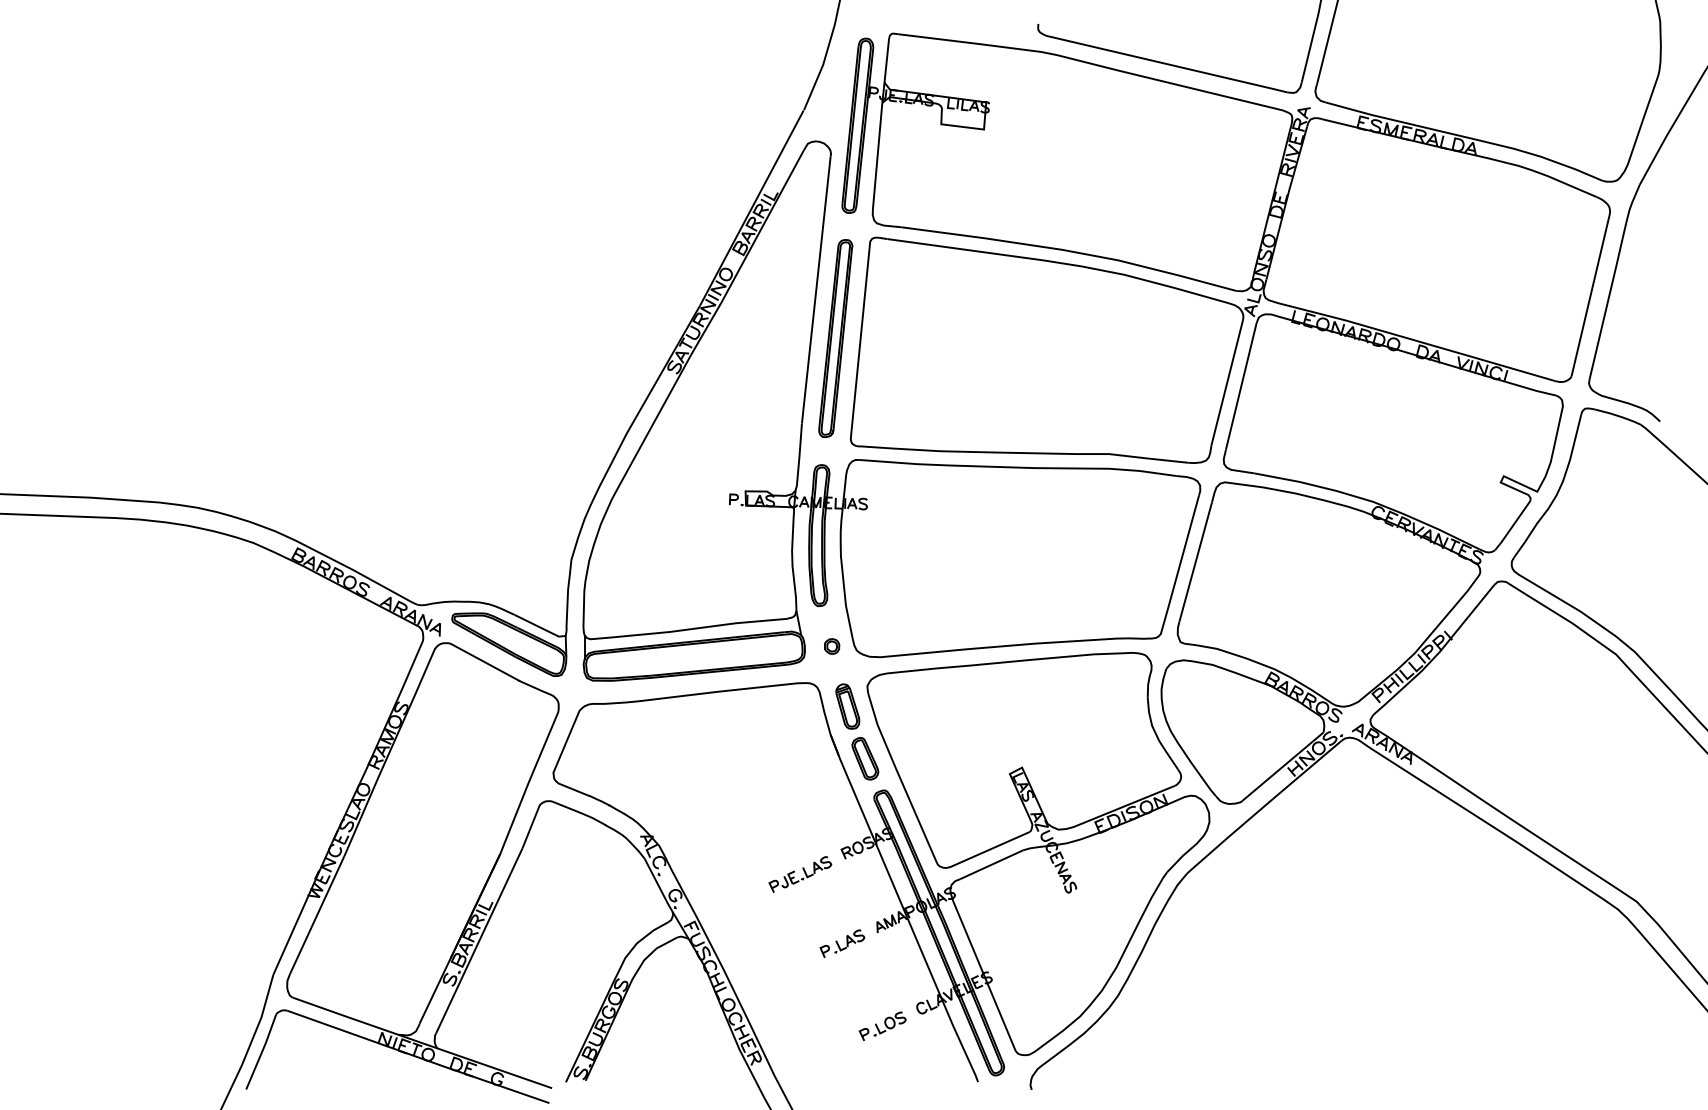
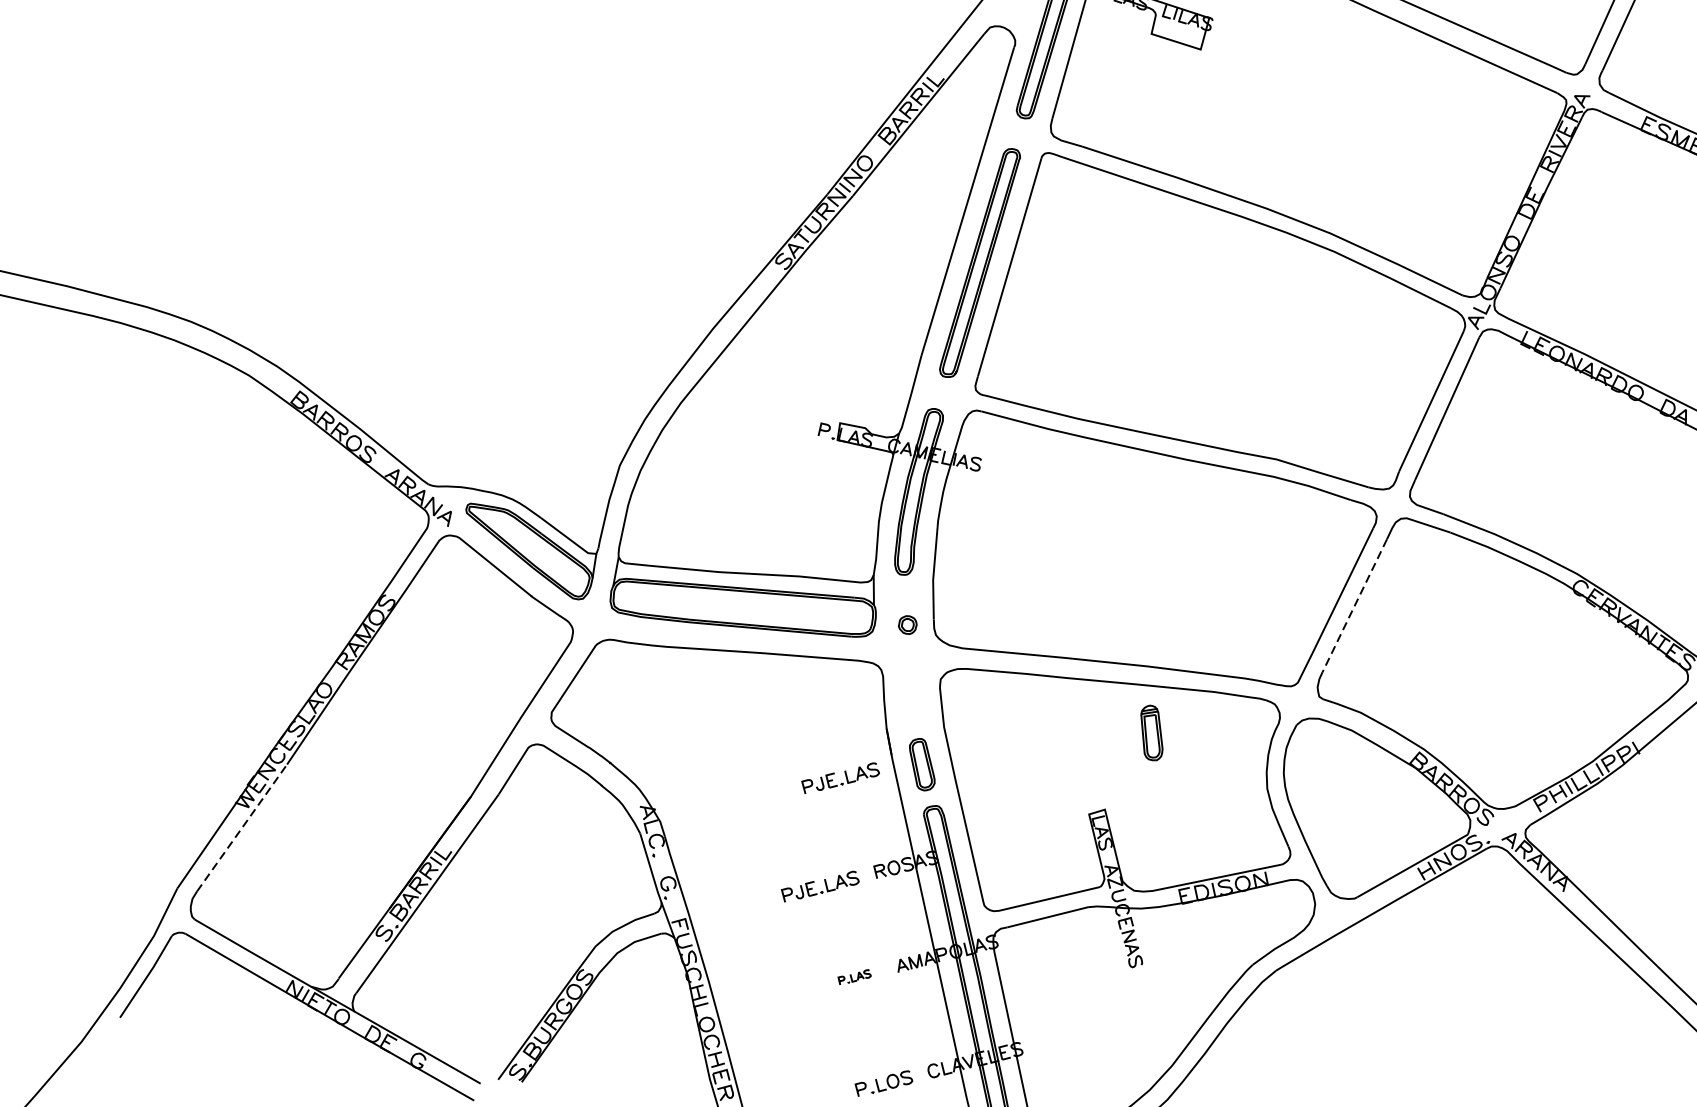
line: (1195, 562) -> (1354, 606), solid -> dashed
part: (847, 706) -> (1151, 732), moved
part: (800, 782) -> (840, 778), added
line: (317, 915) -> (242, 828), solid -> dashed
part: (842, 943) -> (854, 977), size x0.6

